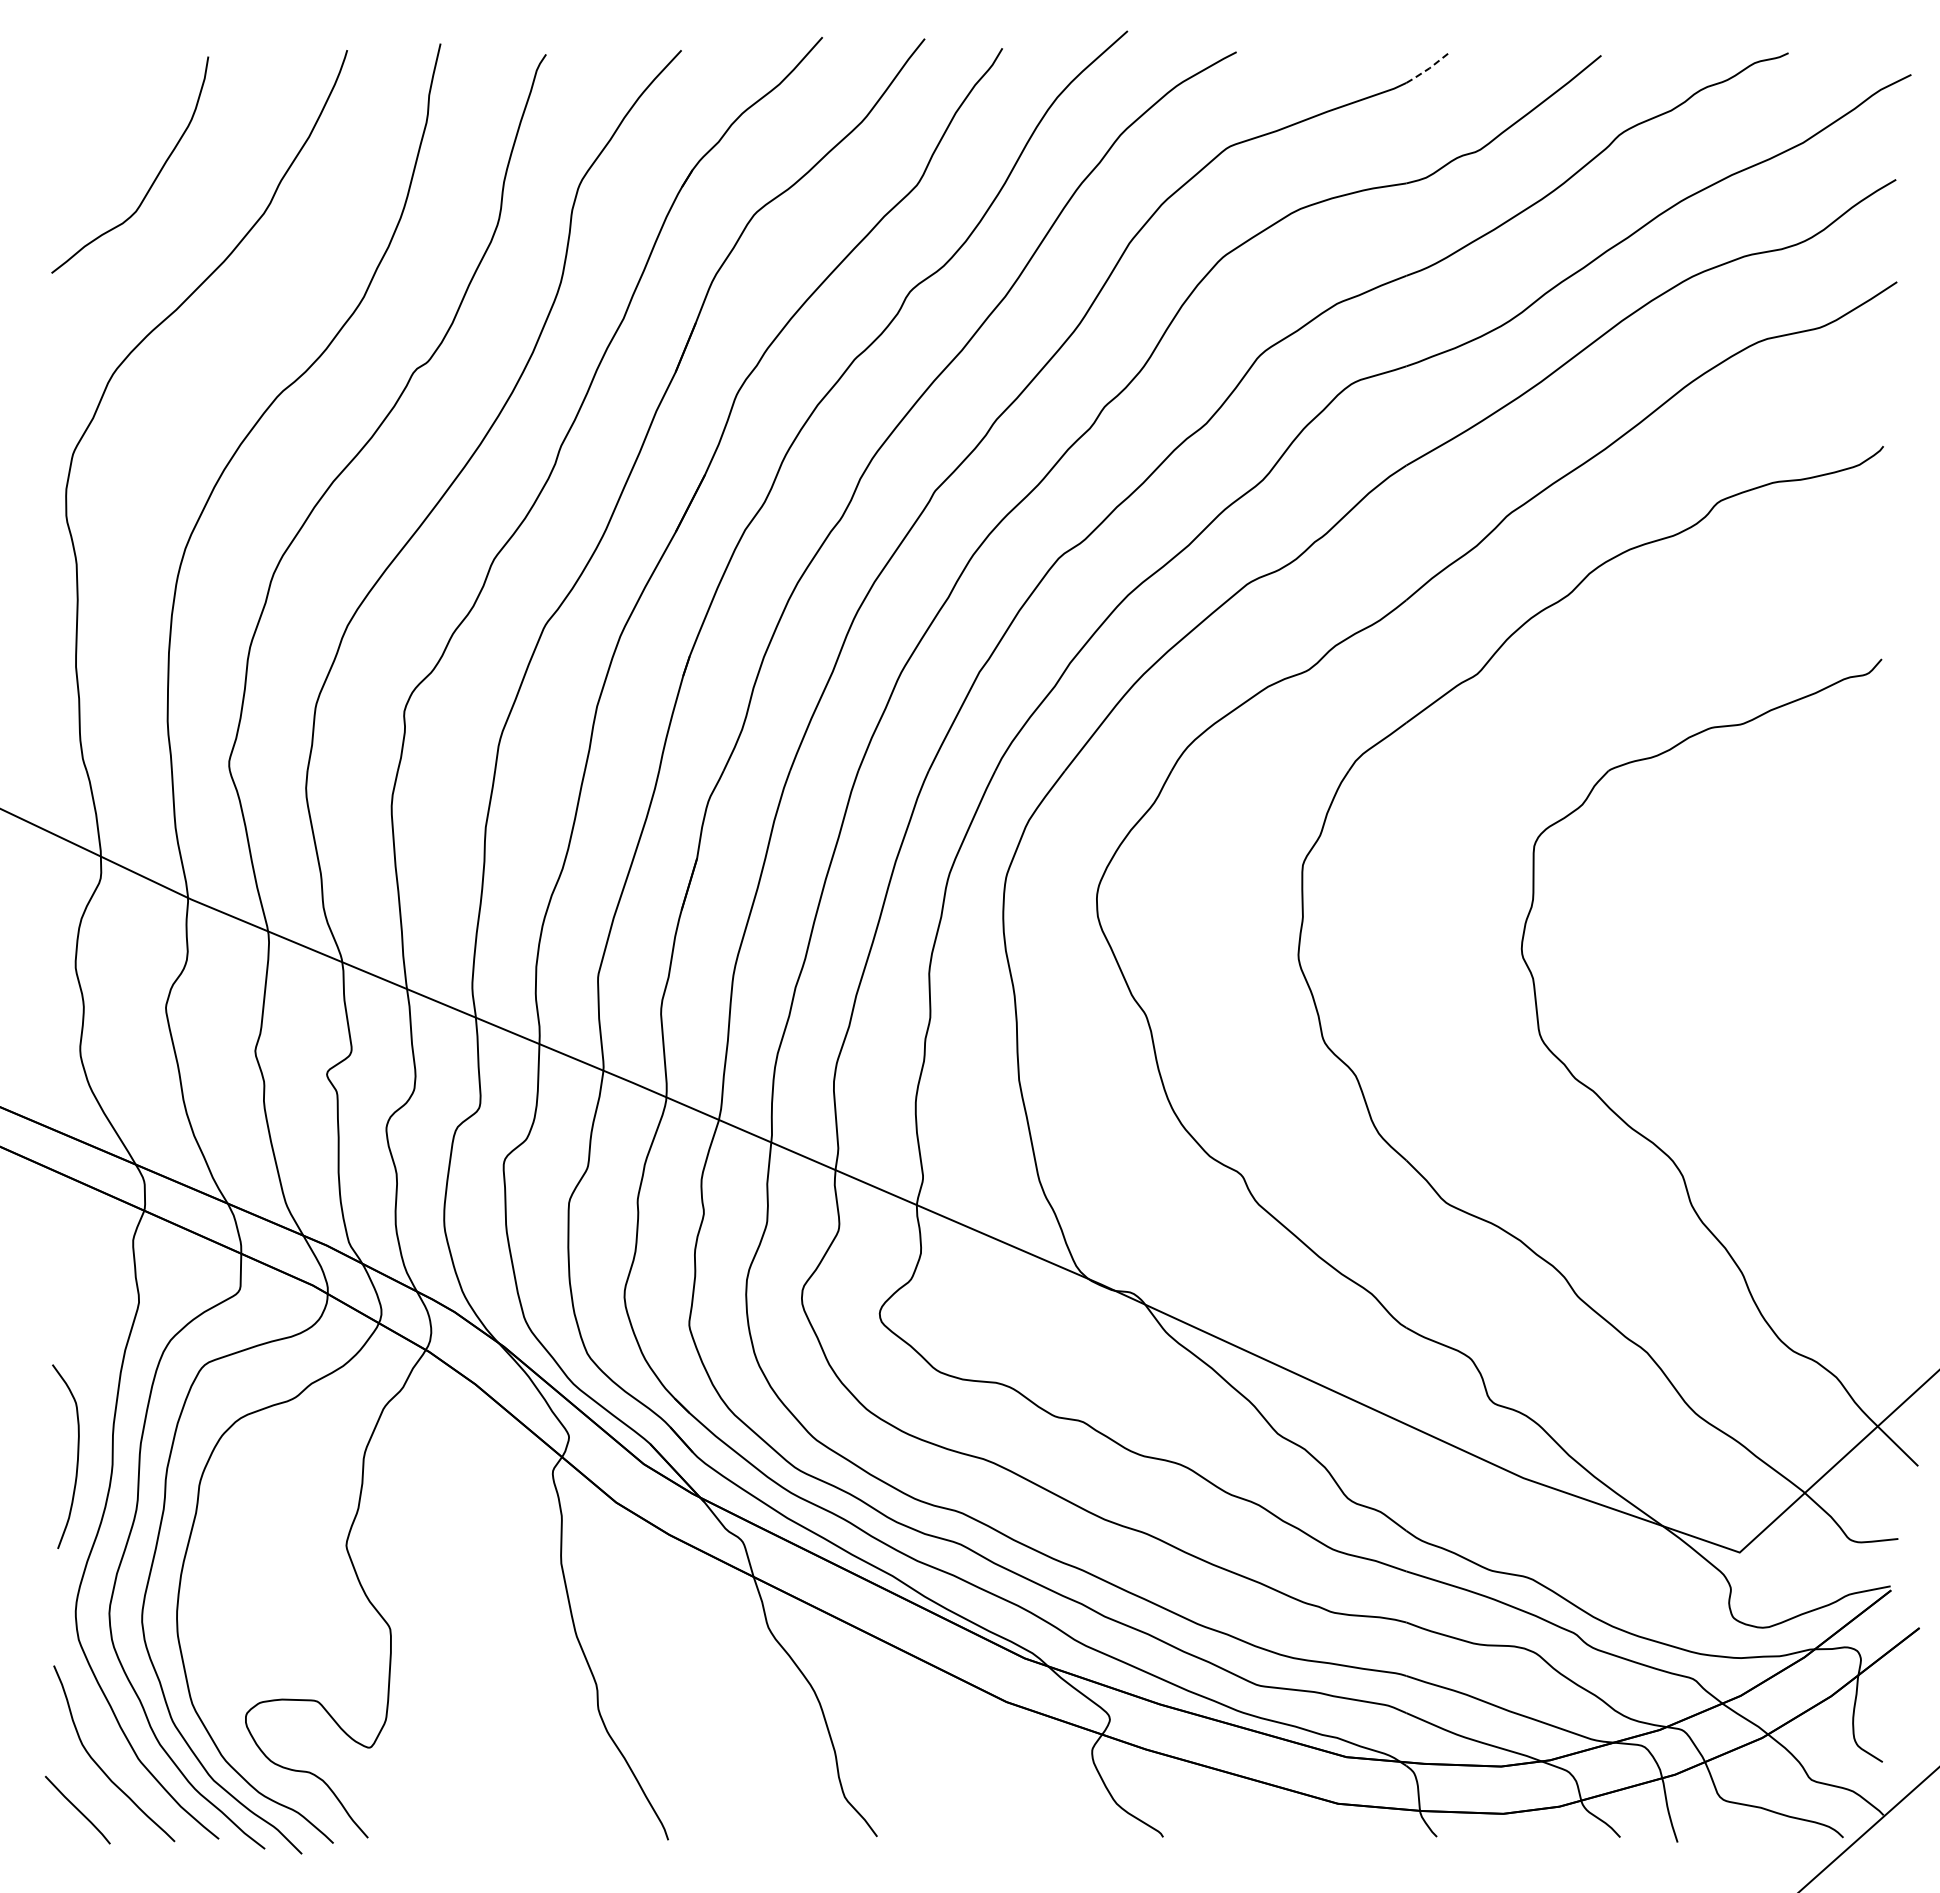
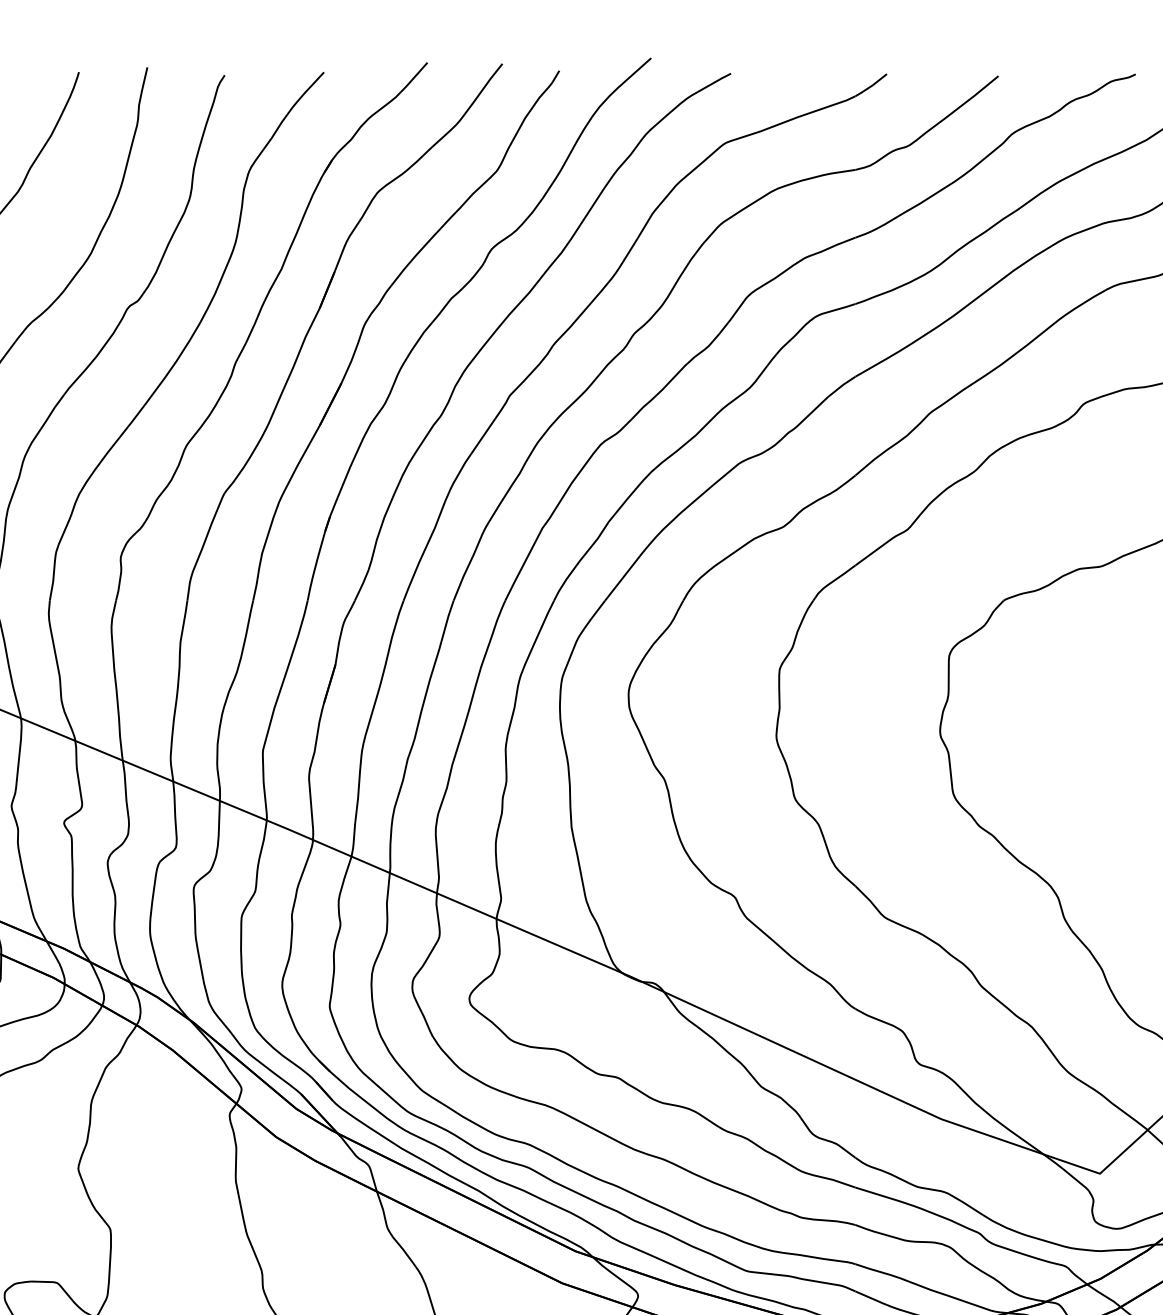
line: (1428, 69) -> (871, 86), dashed -> solid

